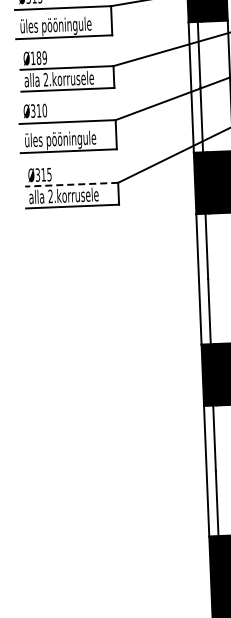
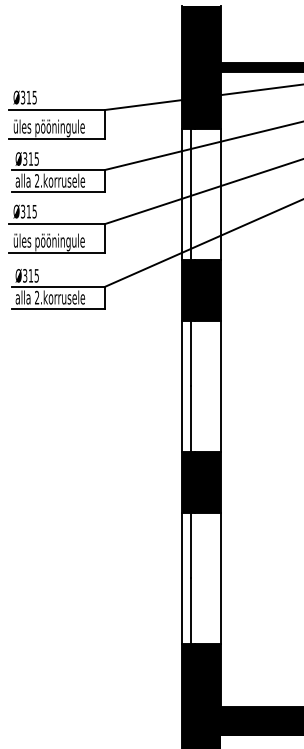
text: (38, 57) -> (30, 158), Ø189 -> Ø315
text: (44, 110) -> (34, 211), Ø310 -> Ø315
line: (71, 184) -> (58, 286), dashed -> solid

